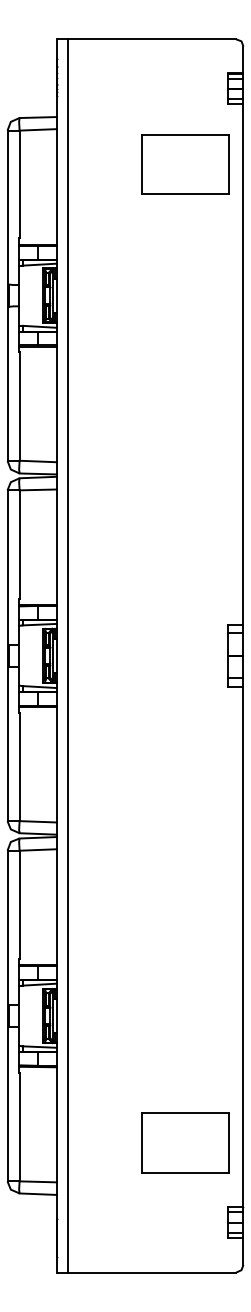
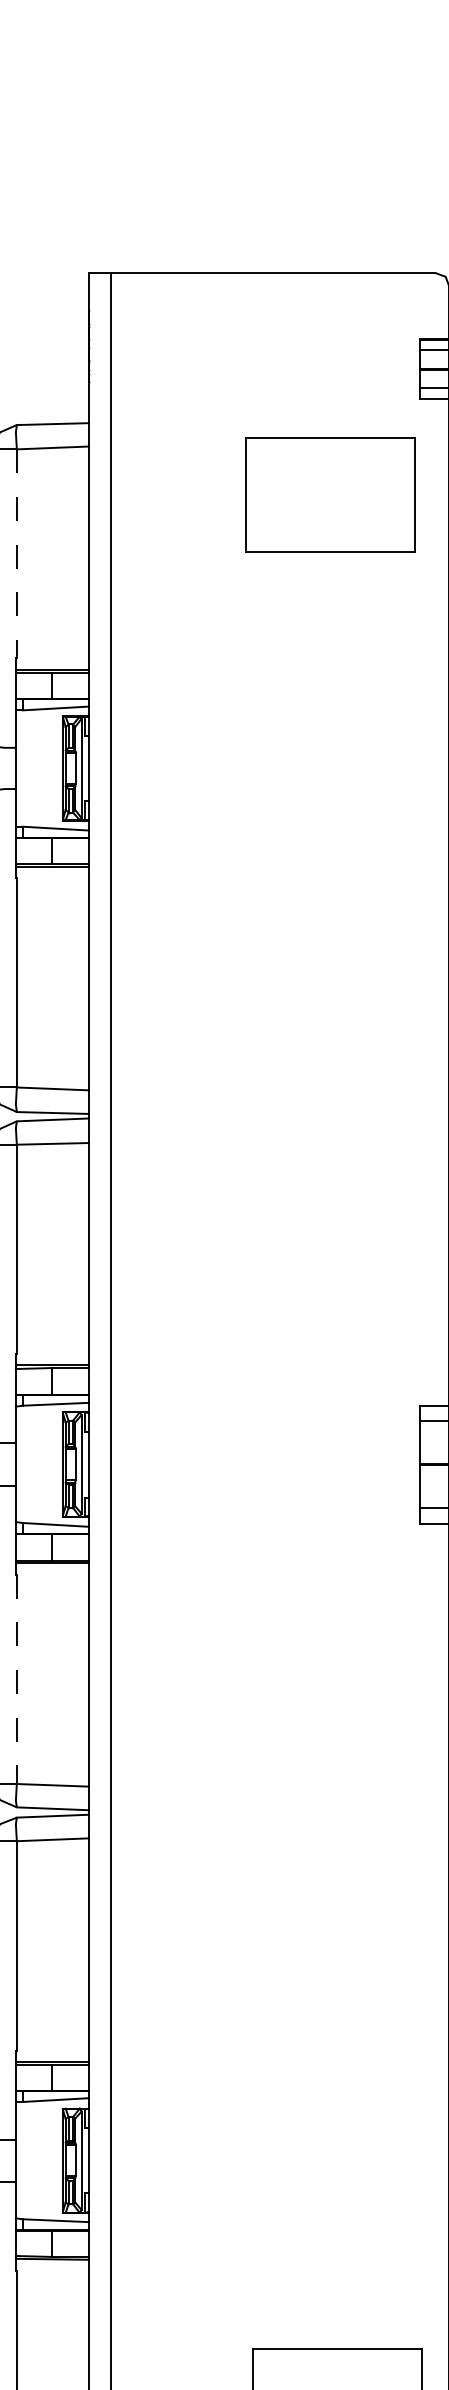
part: (185, 164) -> (329, 495), moved
line: (19, 184) -> (16, 553), solid -> dashed
line: (19, 767) -> (16, 1680), solid -> dashed

